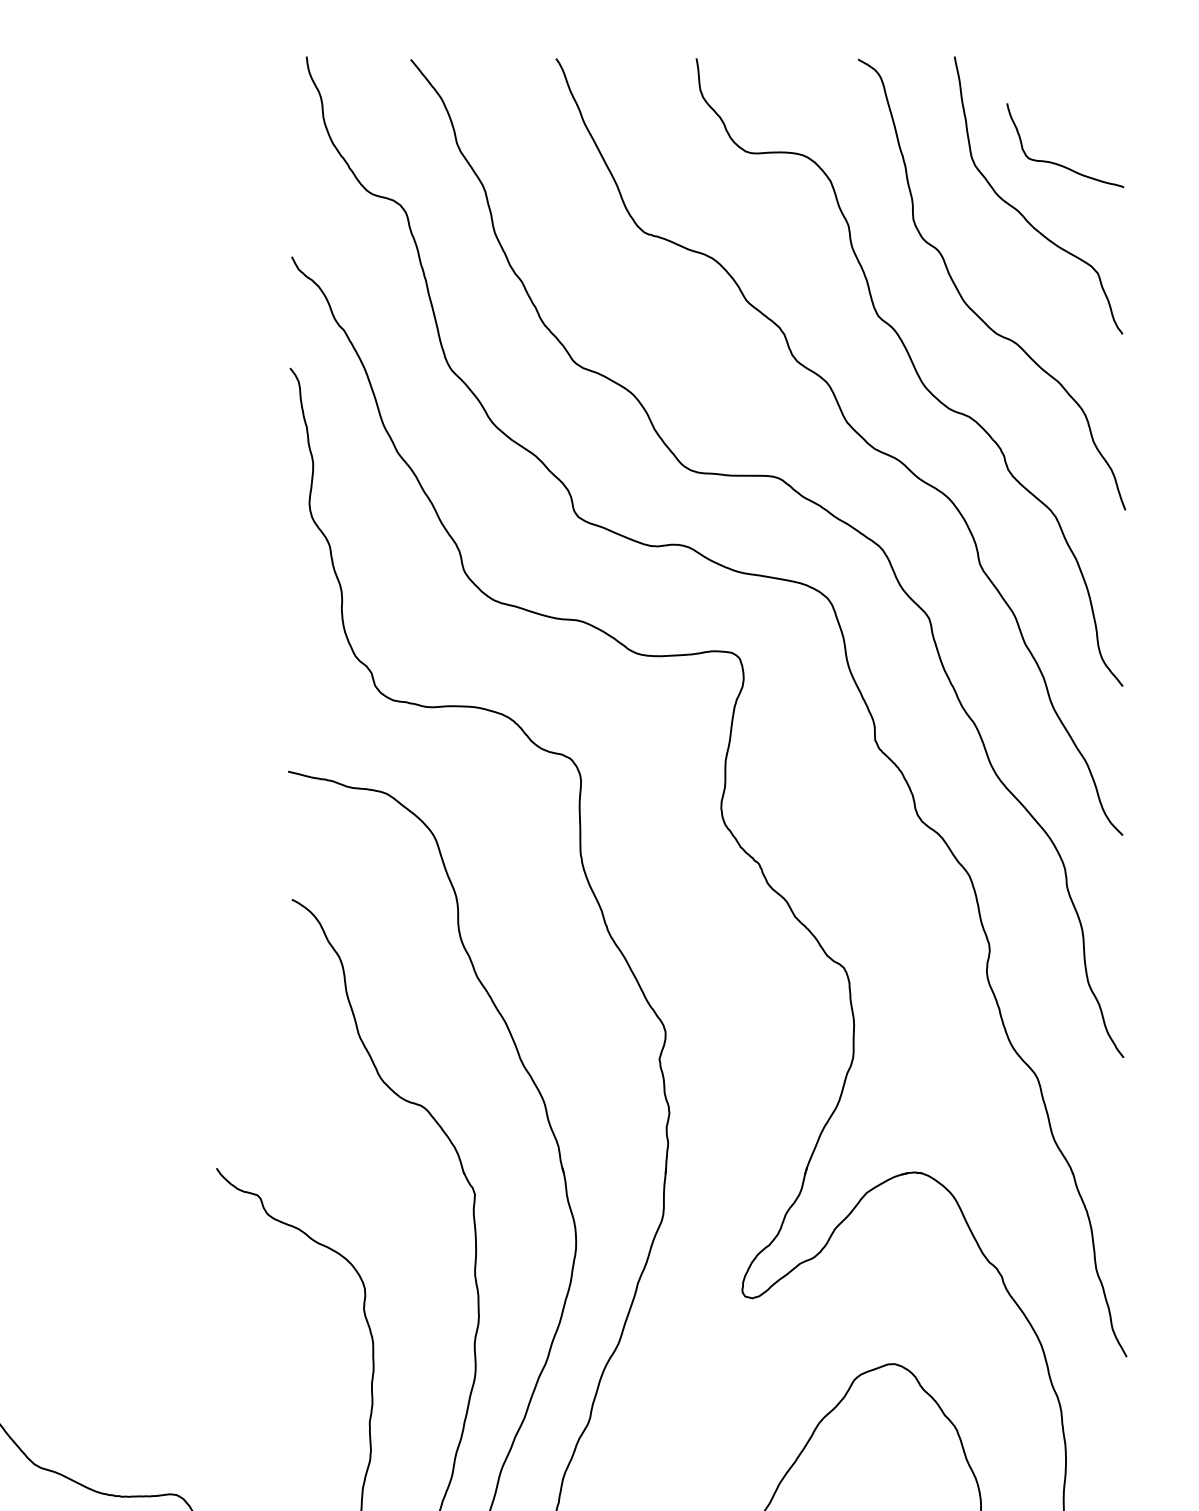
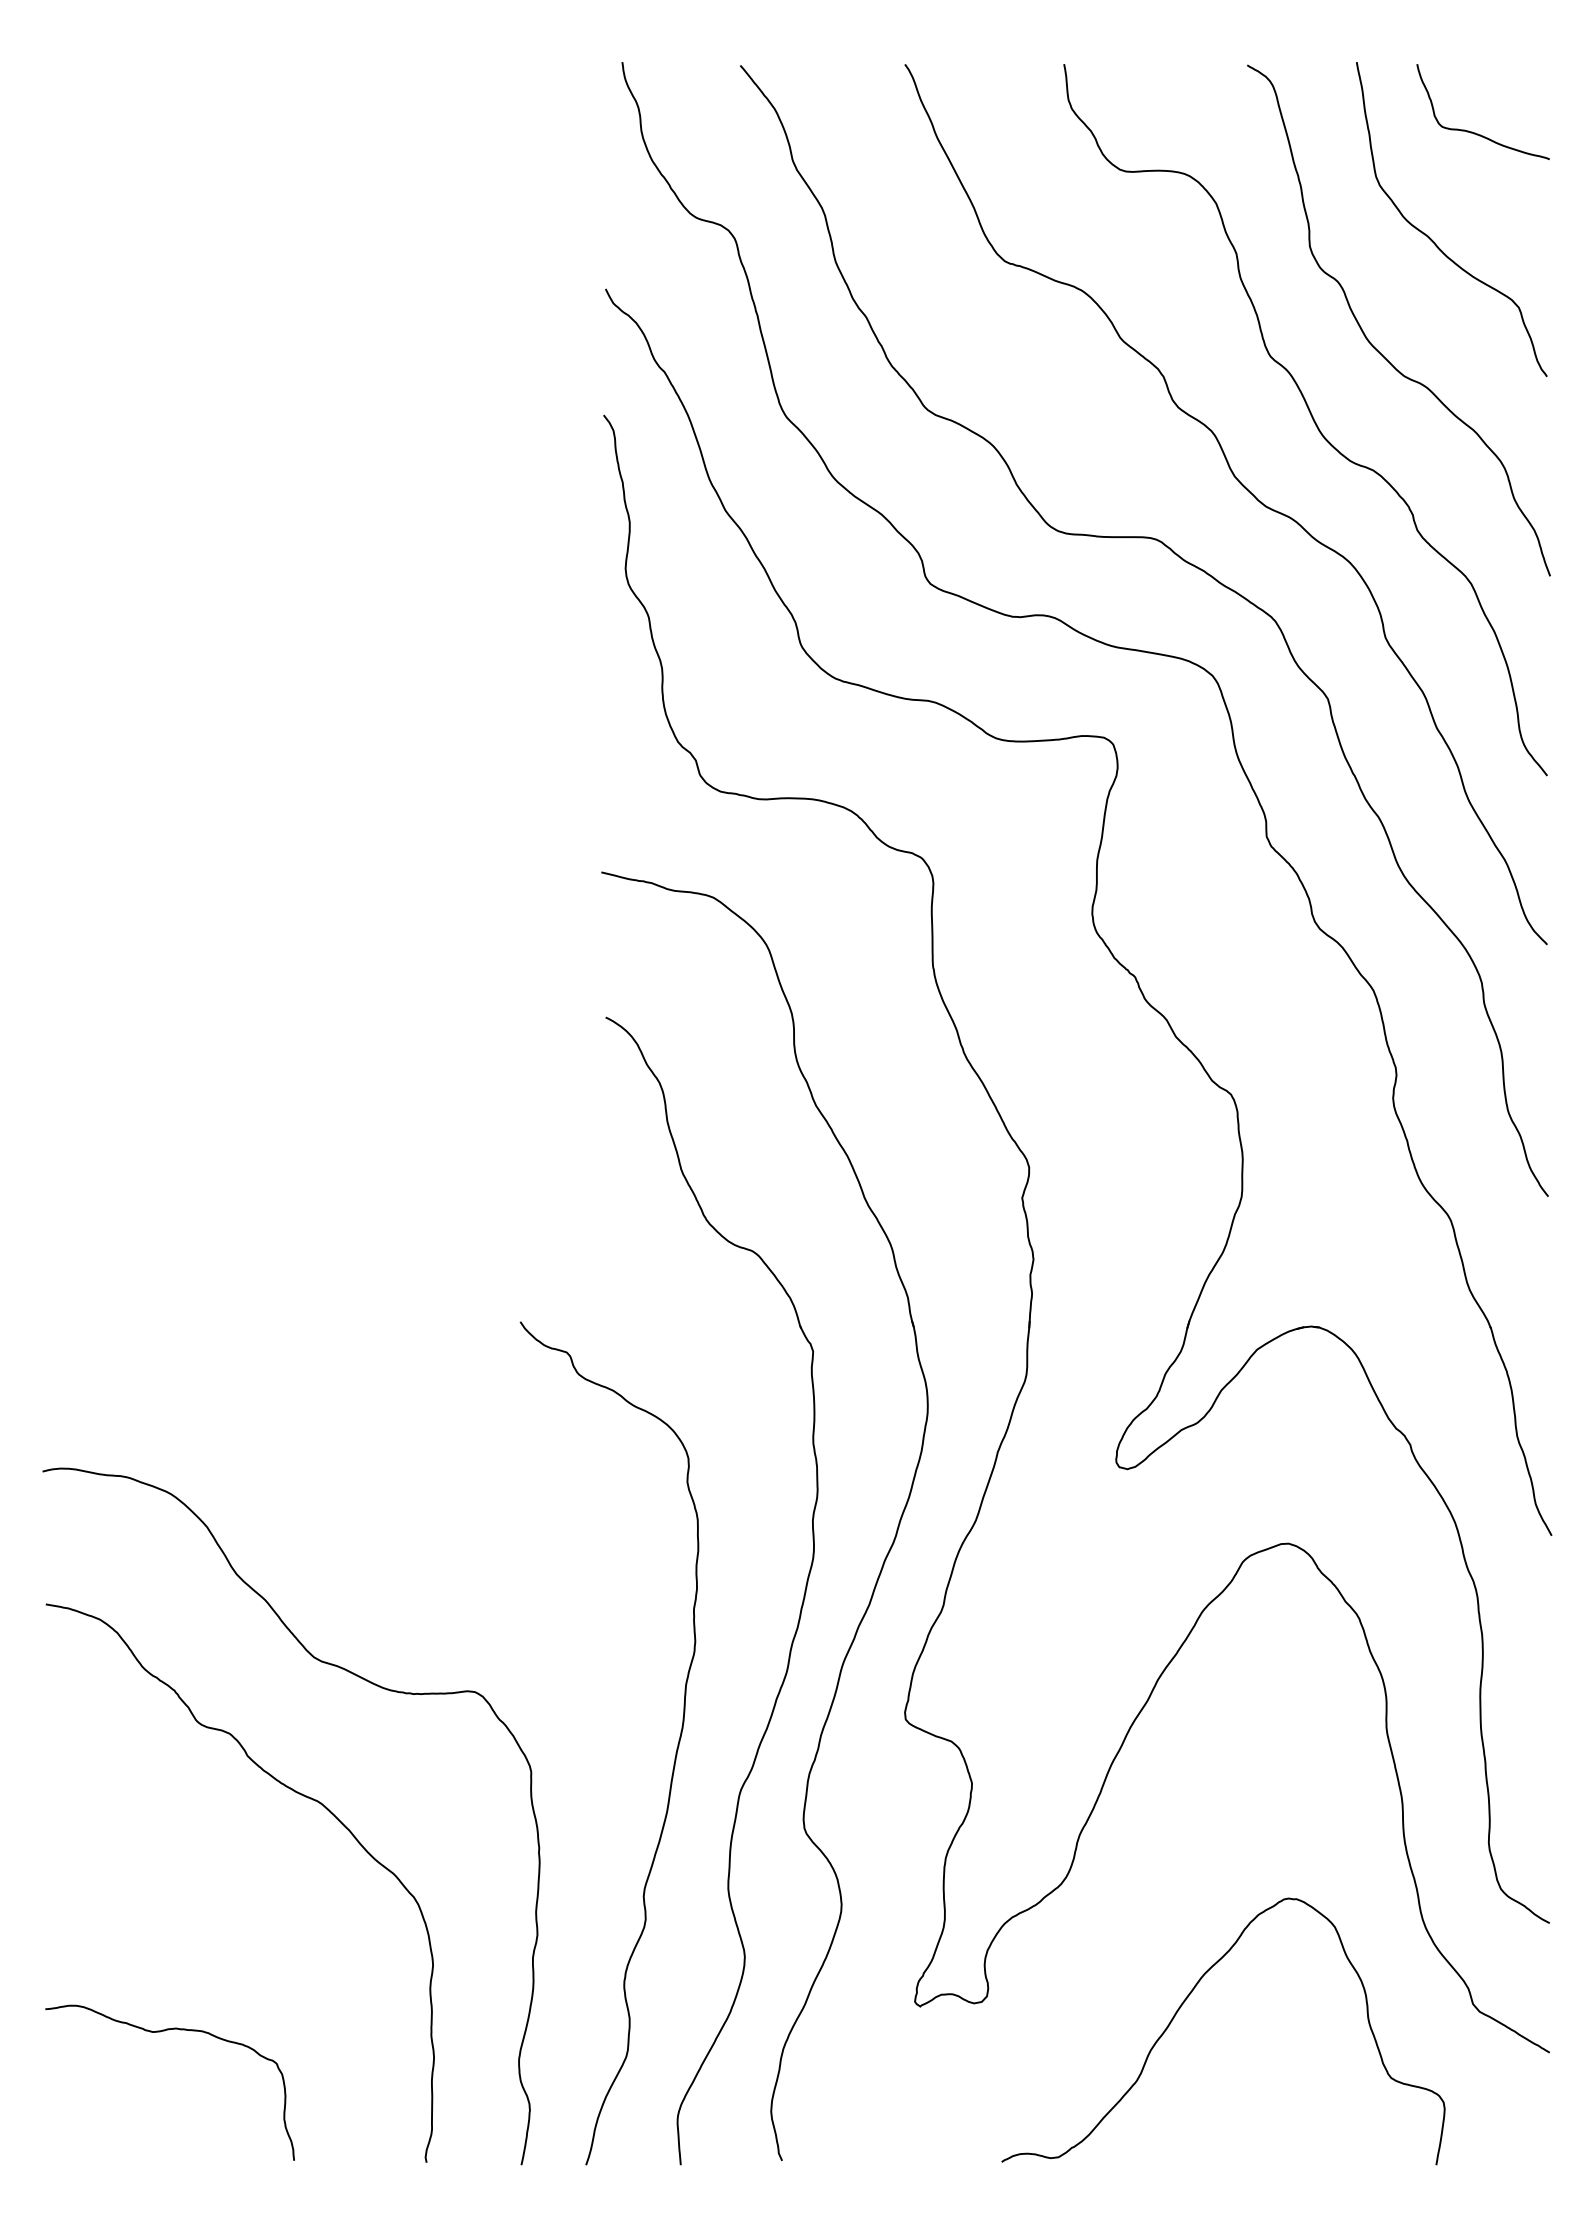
curve: (1058, 163) -> (1475, 132), moved

